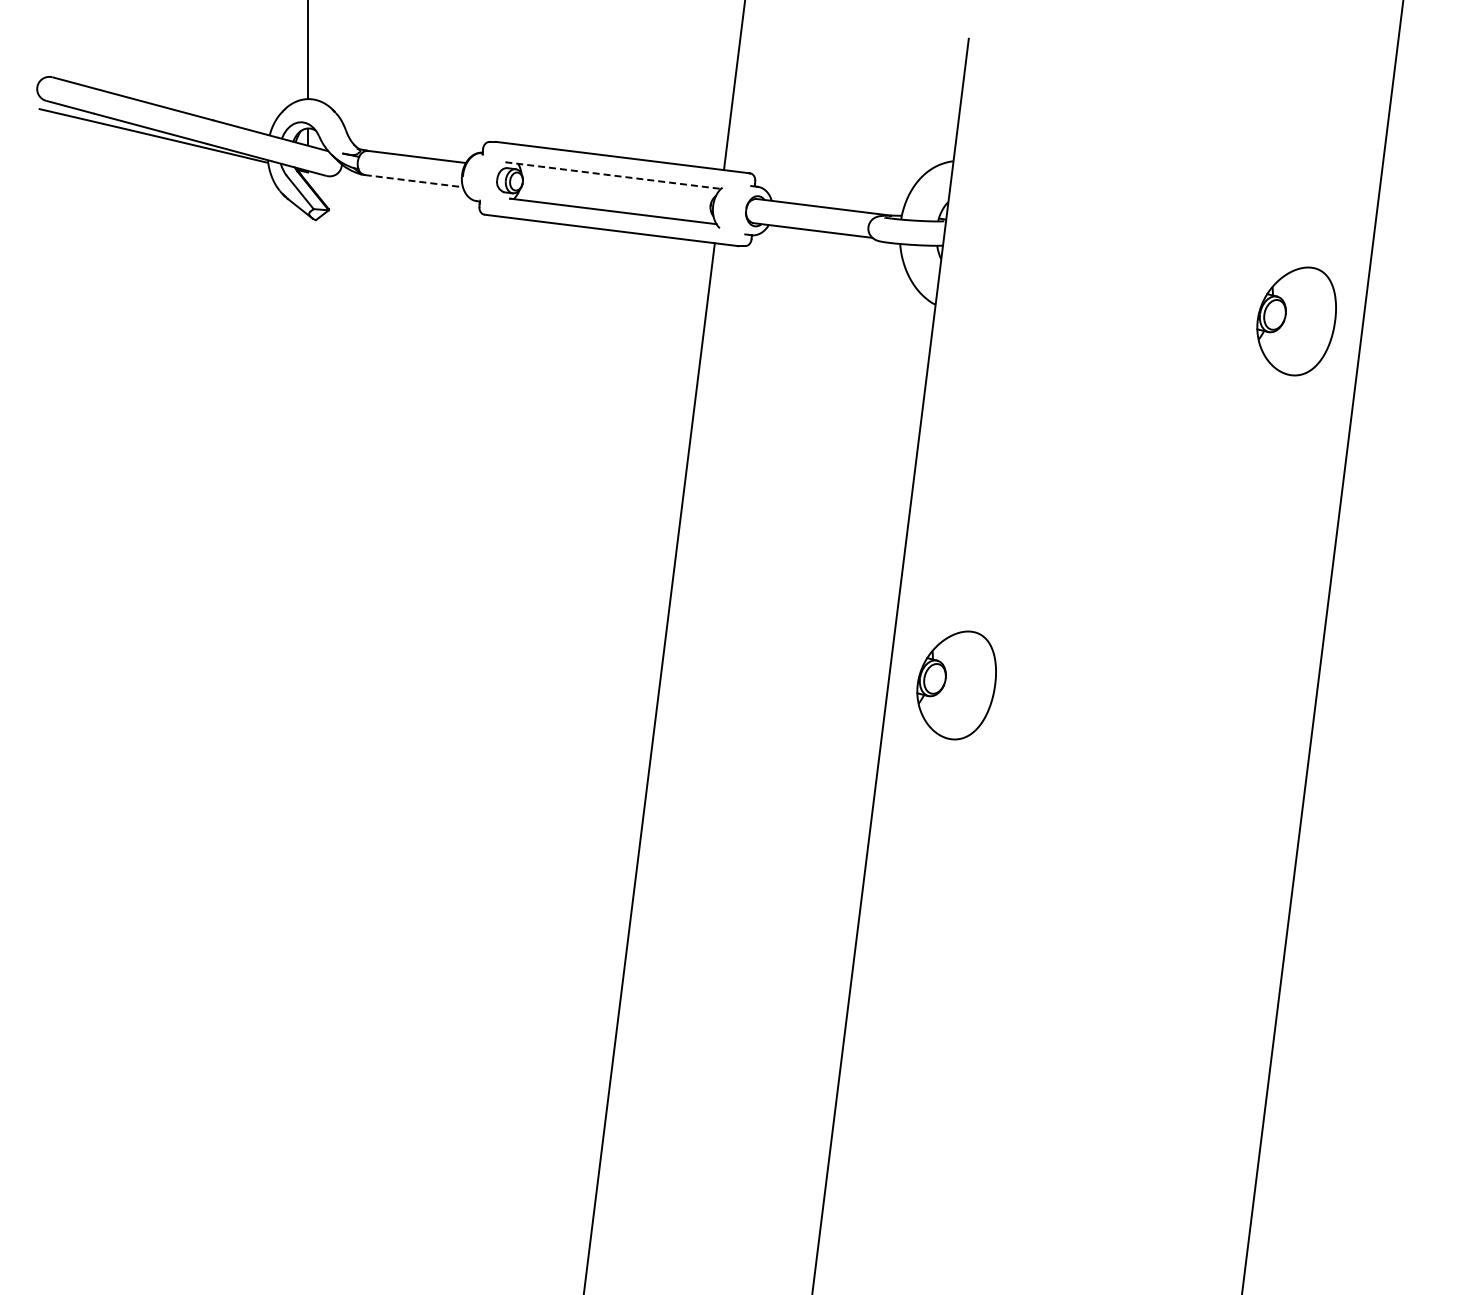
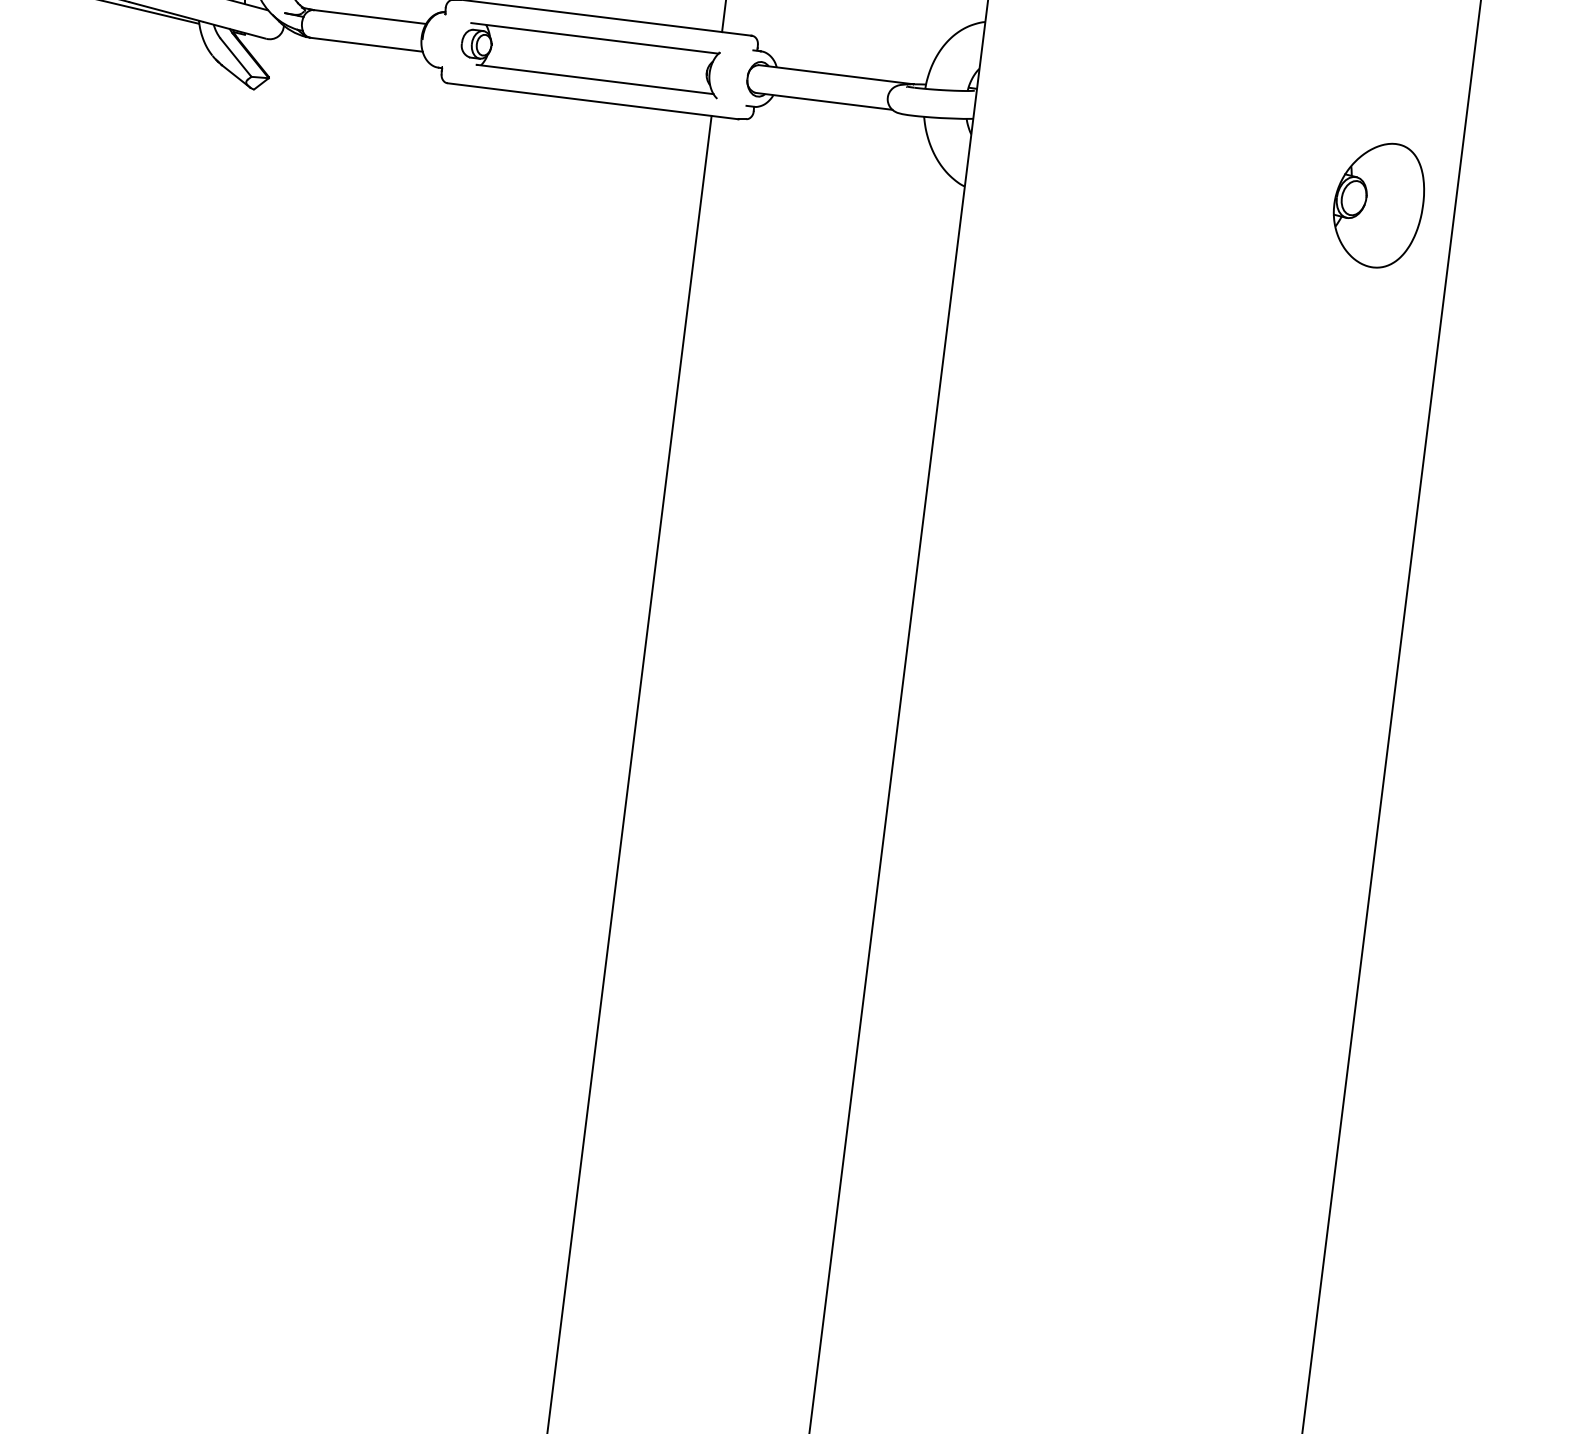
line: (613, 175) -> (595, 38), dashed -> solid
line: (413, 181) -> (365, 45), dashed -> solid
part: (956, 685) -> (988, 623), removed

